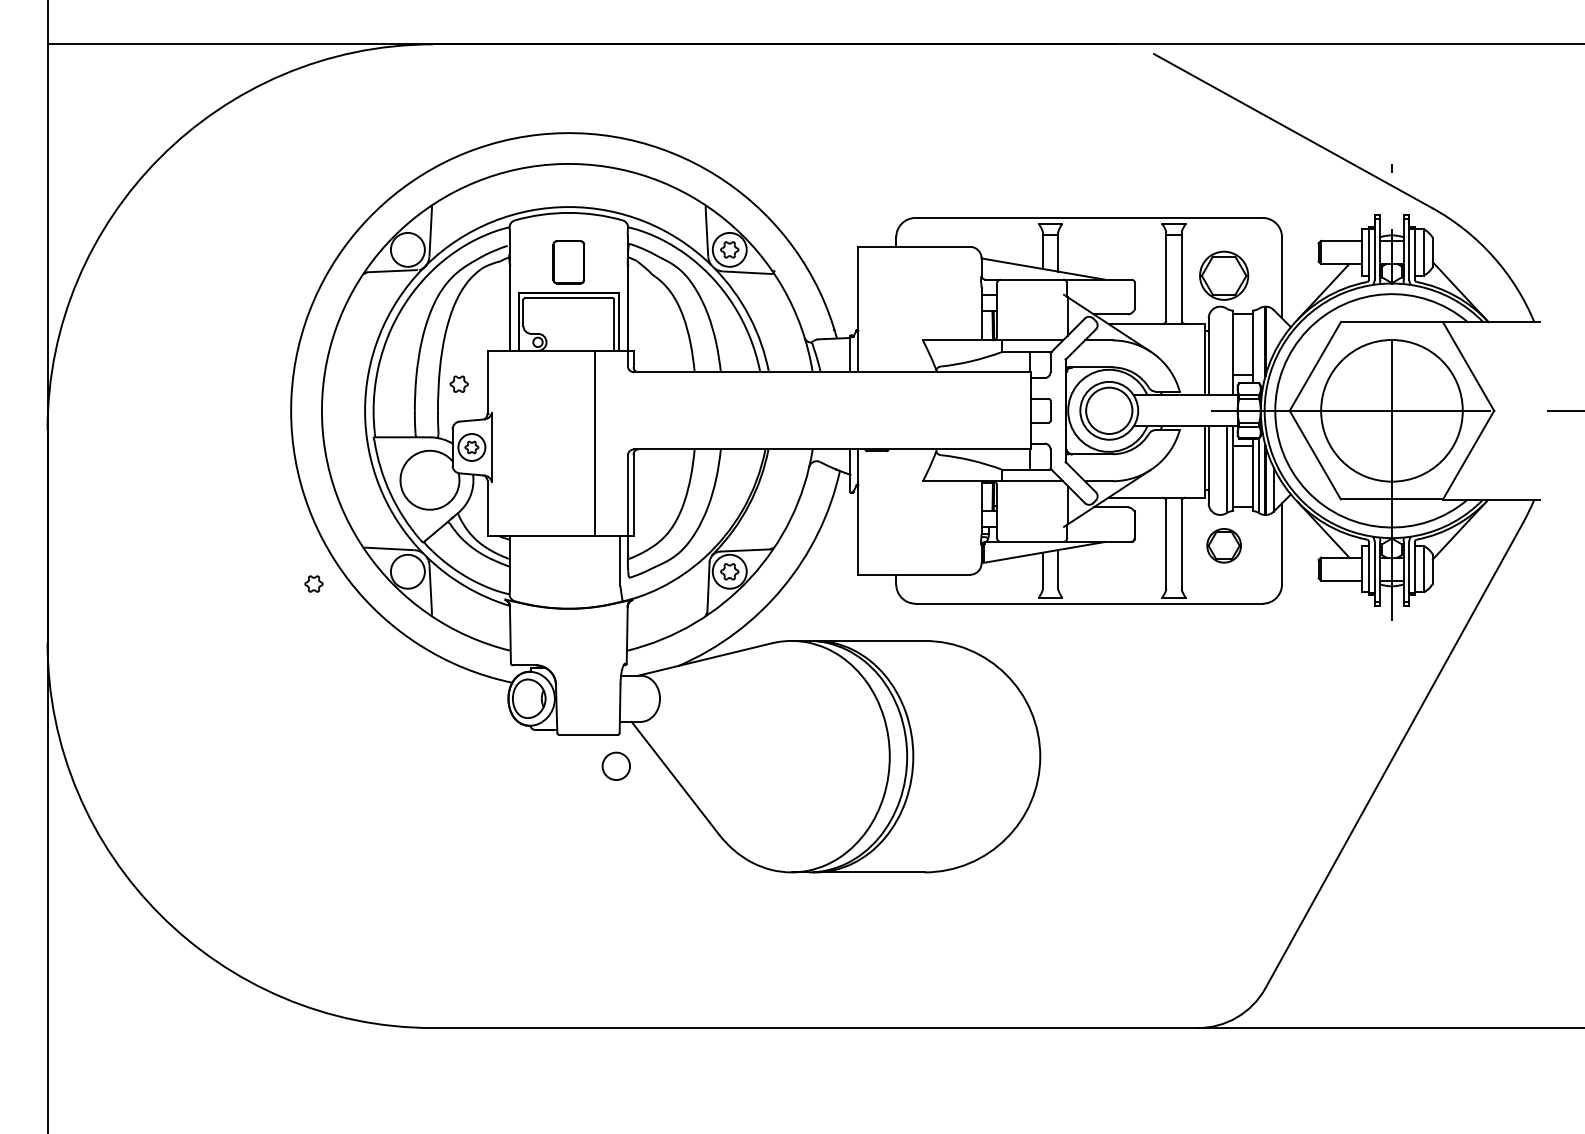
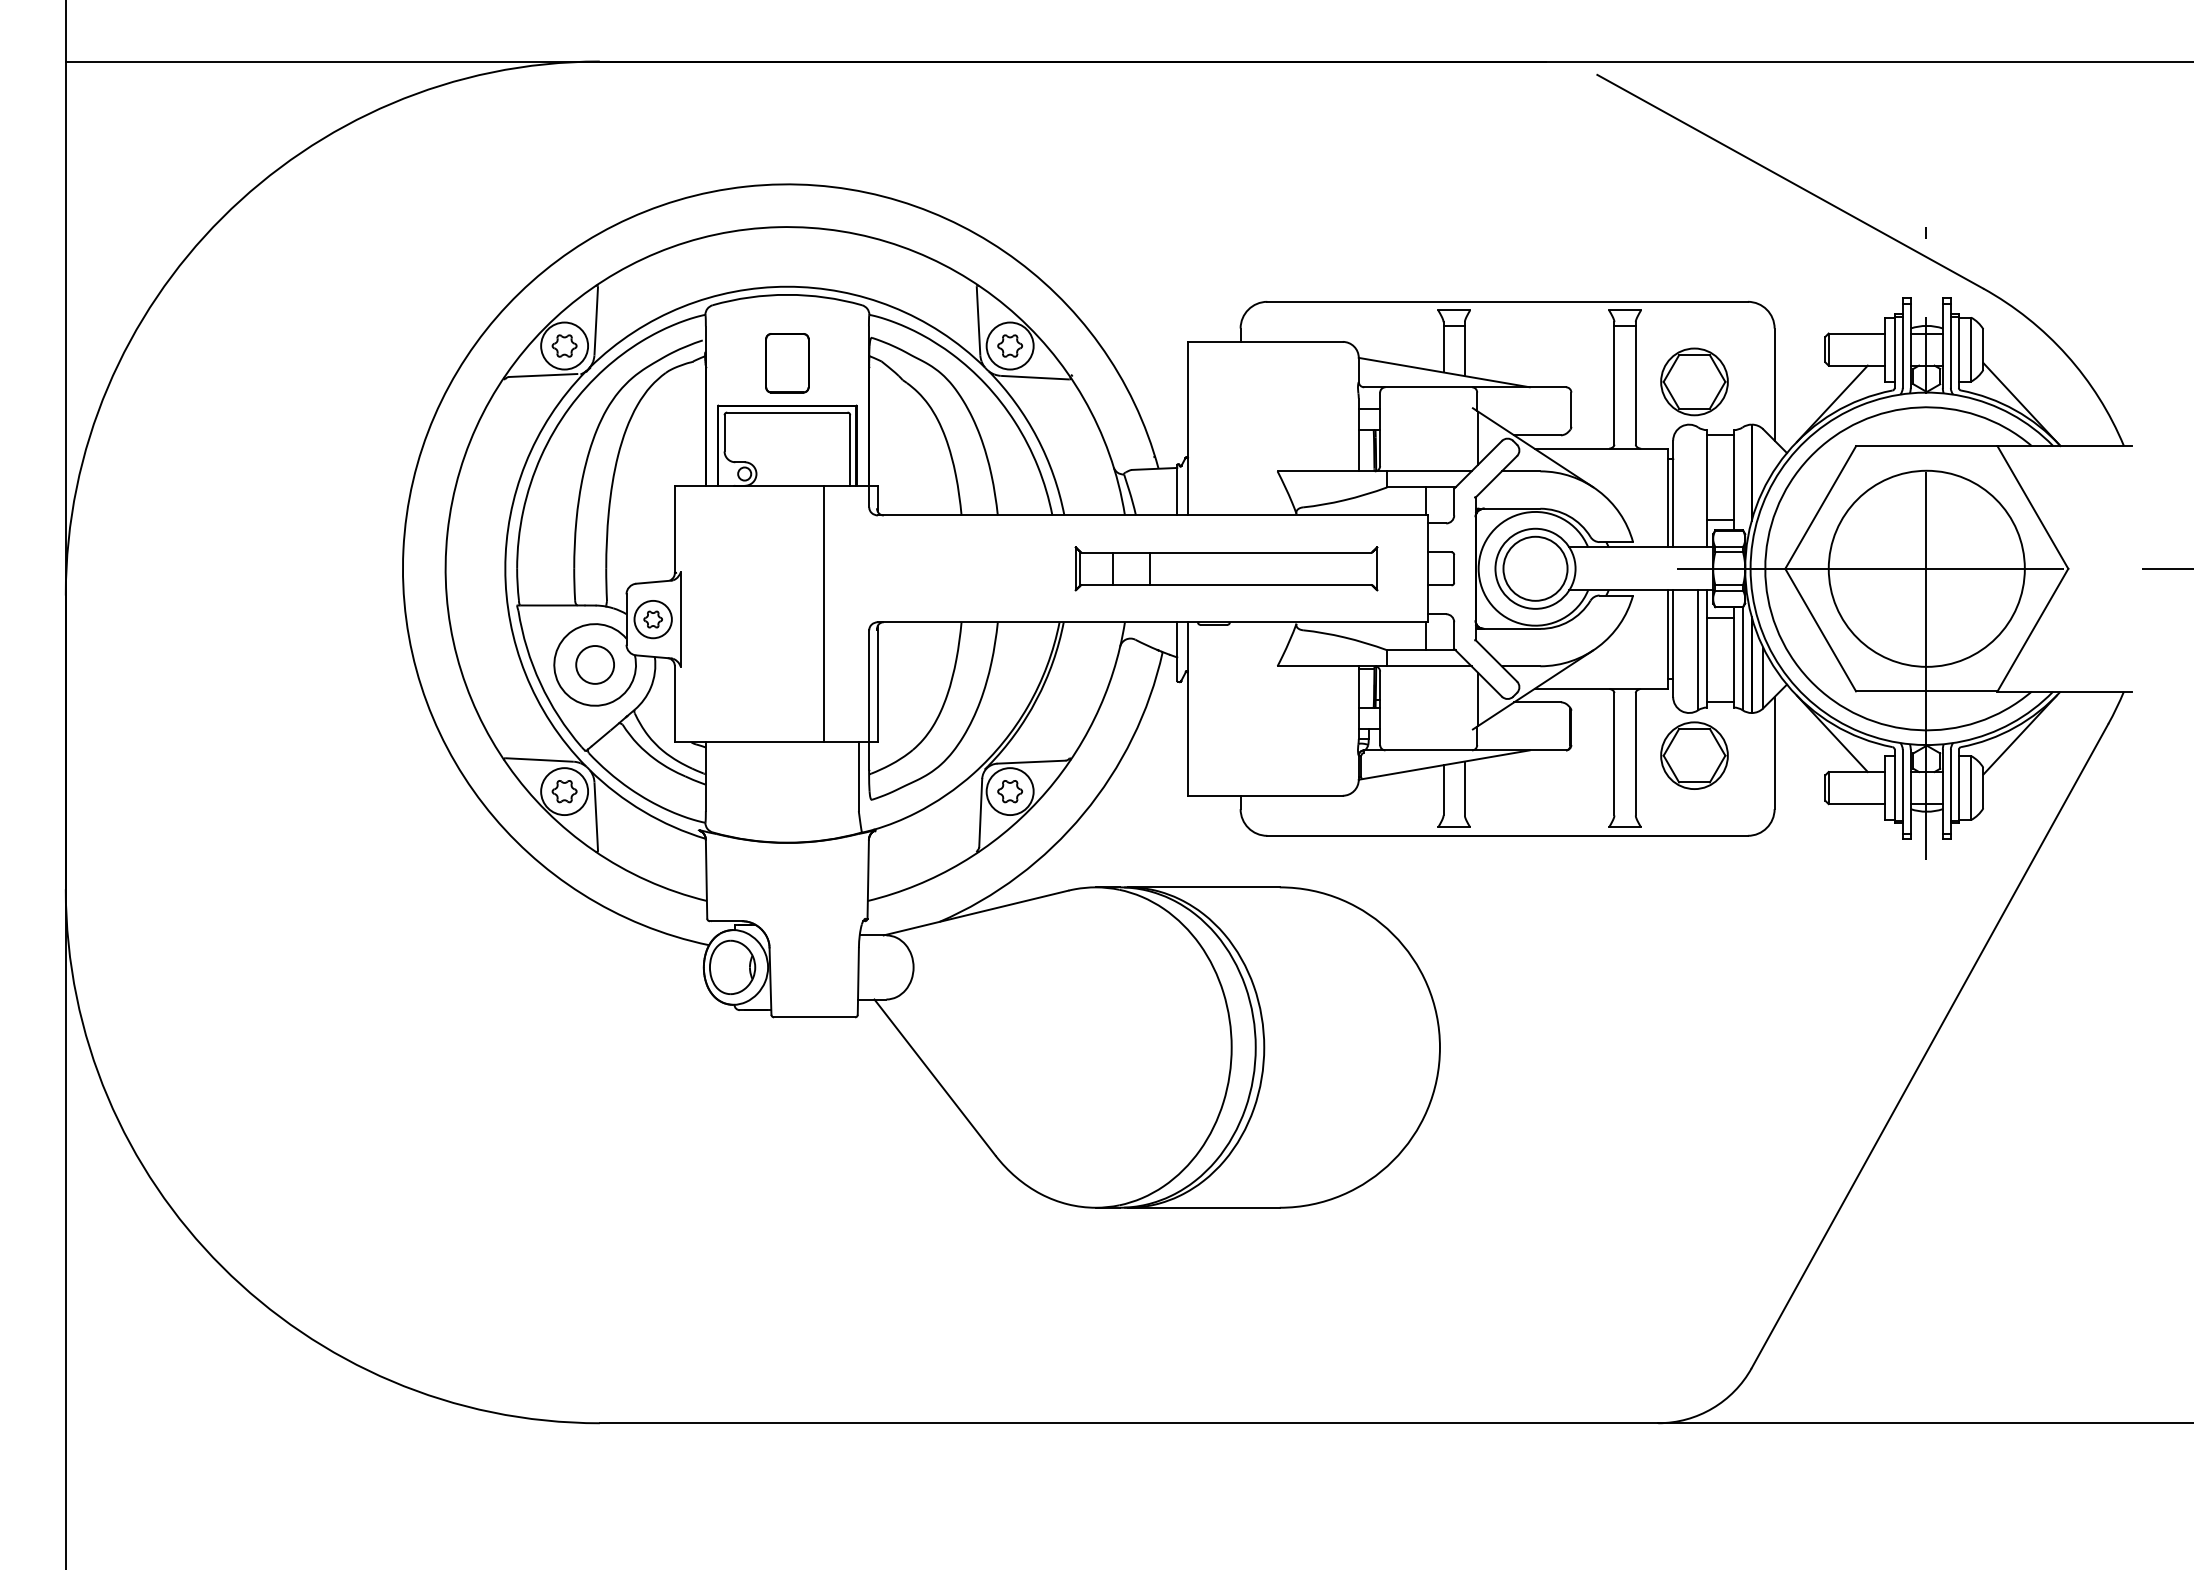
part: (459, 383) -> (564, 345), moved
part: (886, 410) -> (1226, 568), added
part: (1224, 545) -> (1694, 755), size x1.43
part: (313, 583) -> (564, 791), moved
circle: (615, 766) -> (594, 664), moved

